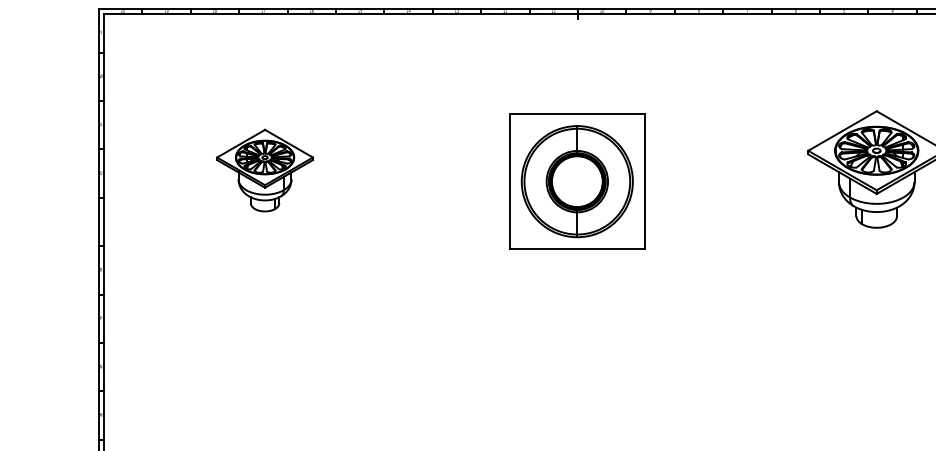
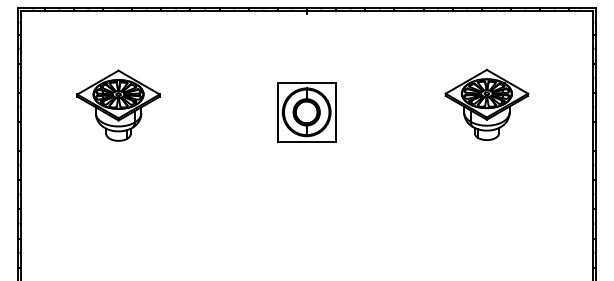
part: (264, 170) -> (118, 105), size x1.43
part: (577, 181) -> (306, 112), size x0.71

